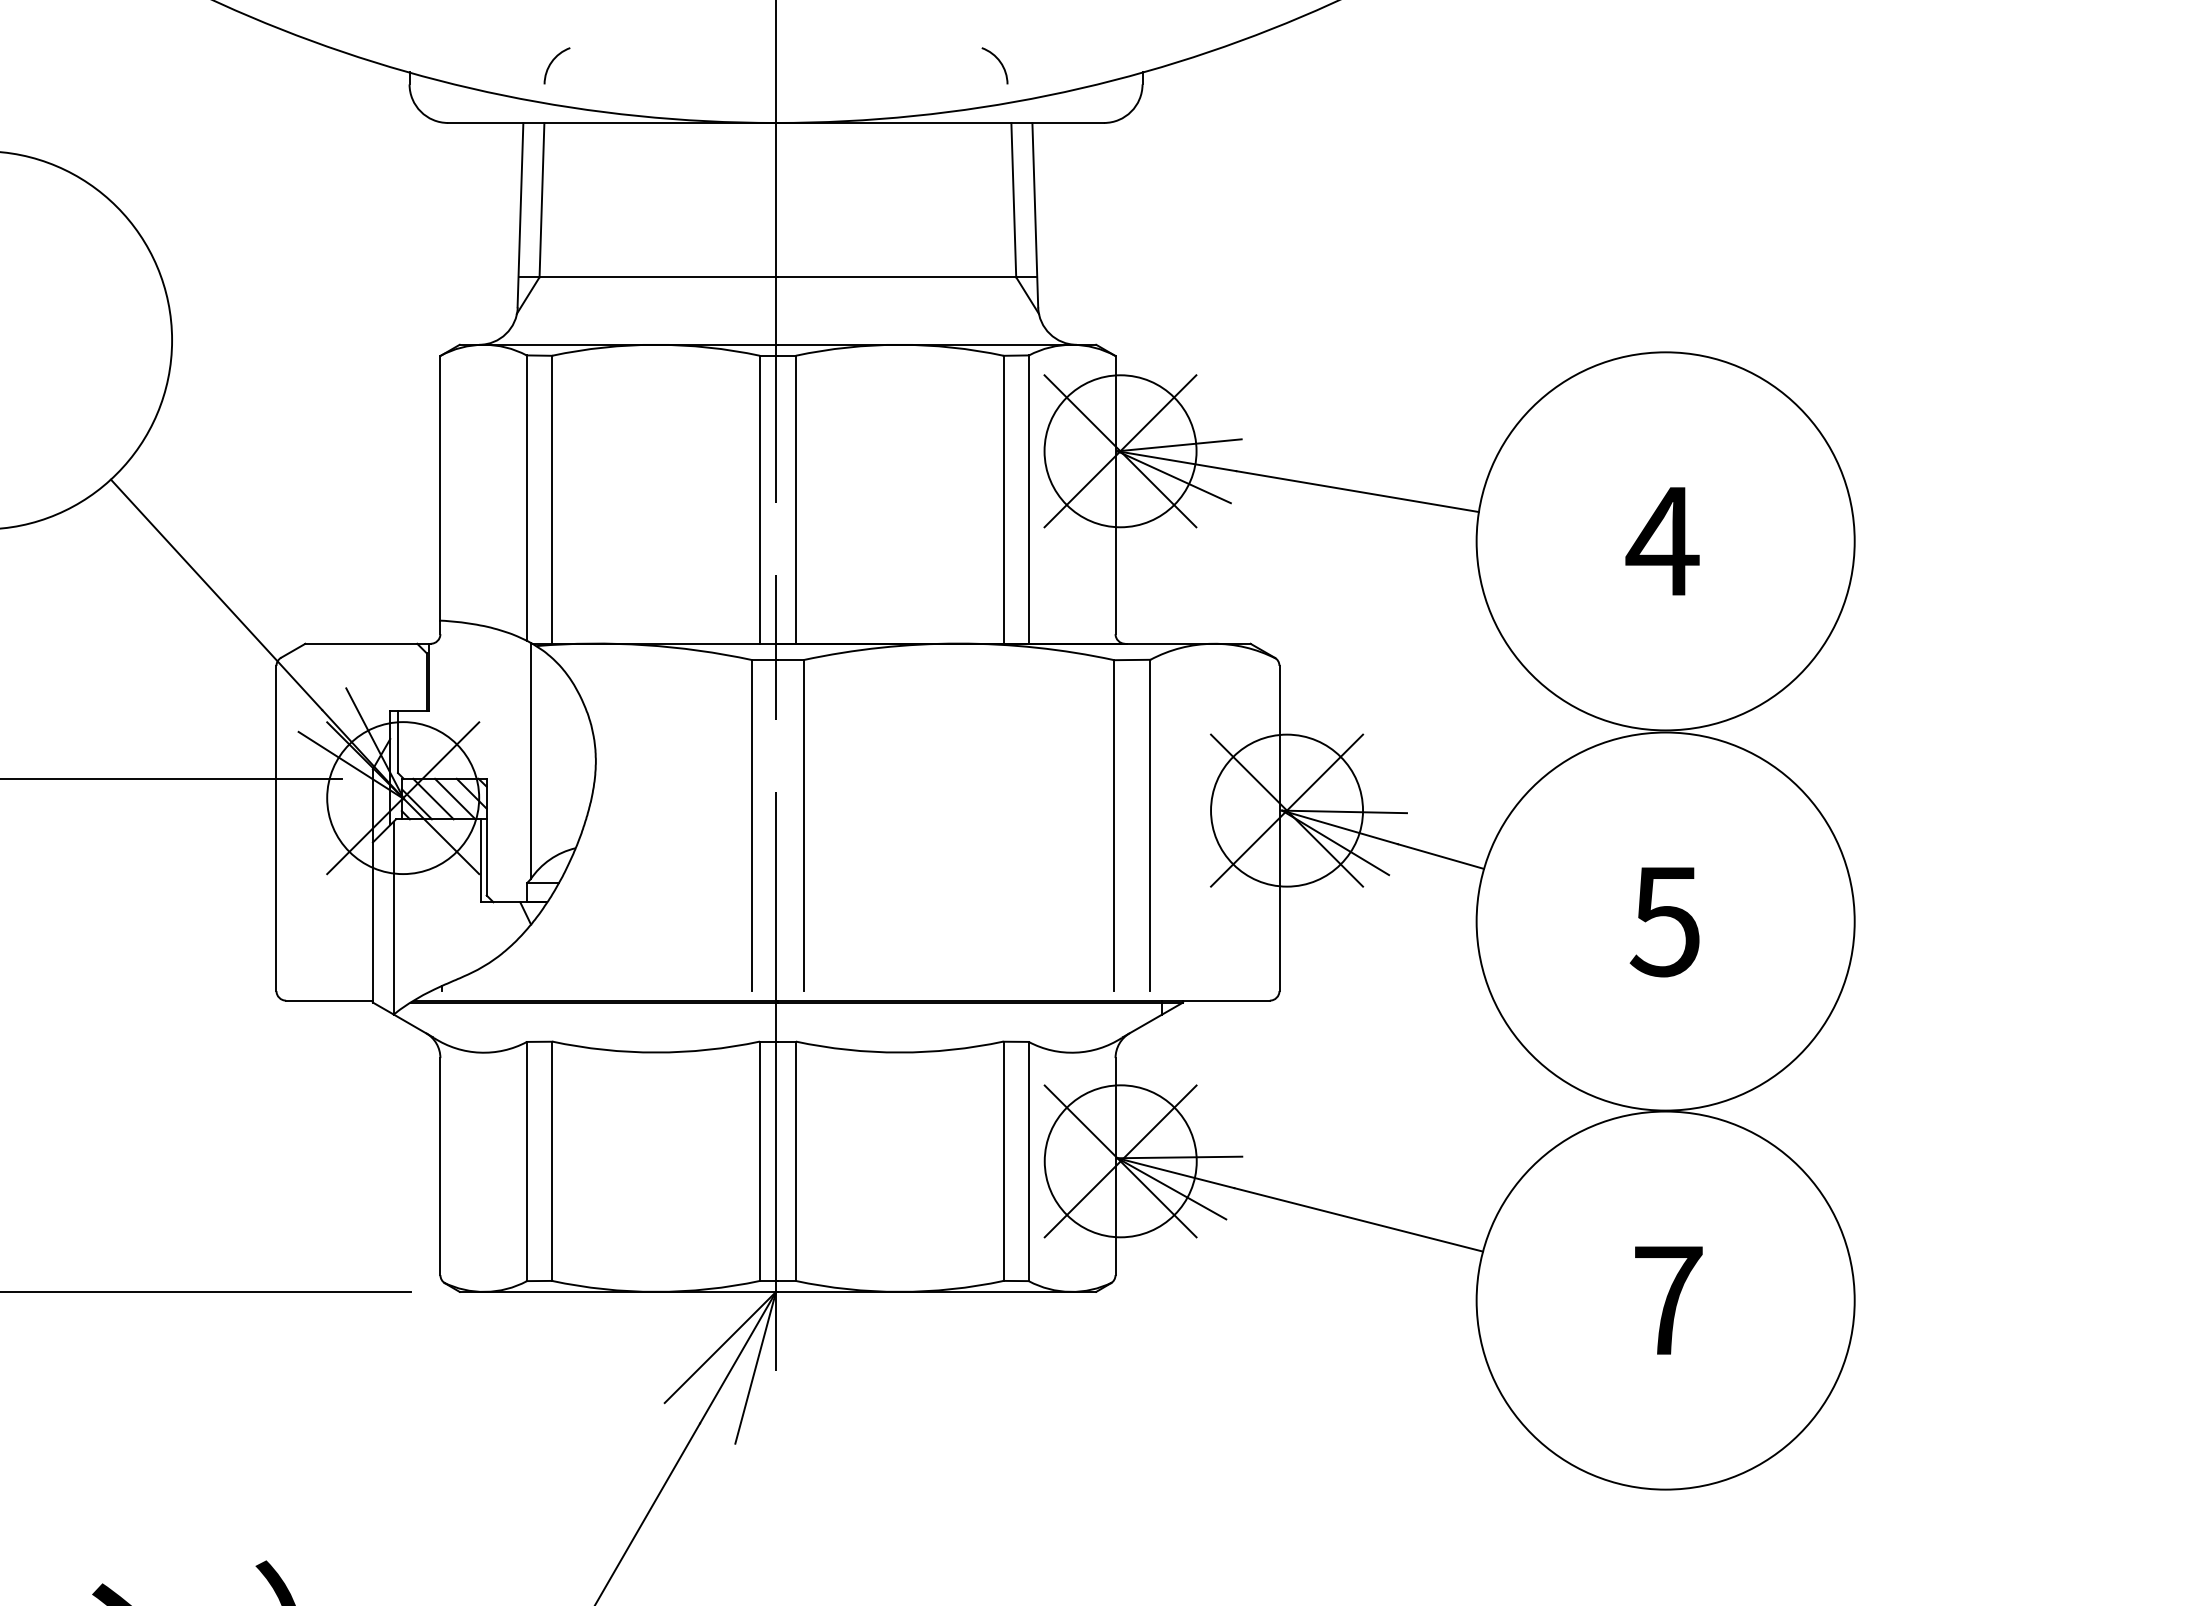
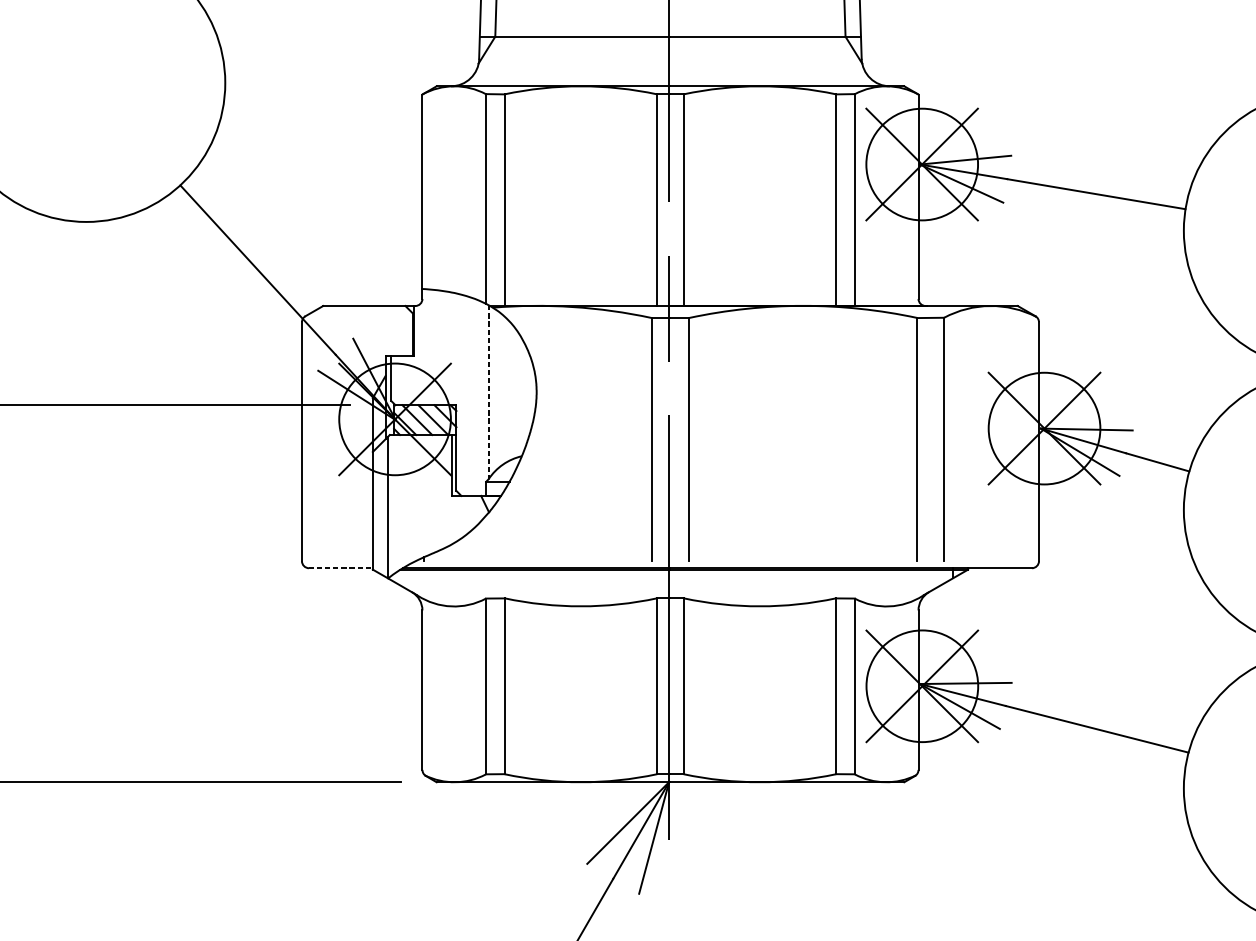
line: (530, 761) -> (488, 392), solid -> dashed
line: (330, 1000) -> (341, 568), solid -> dashed

